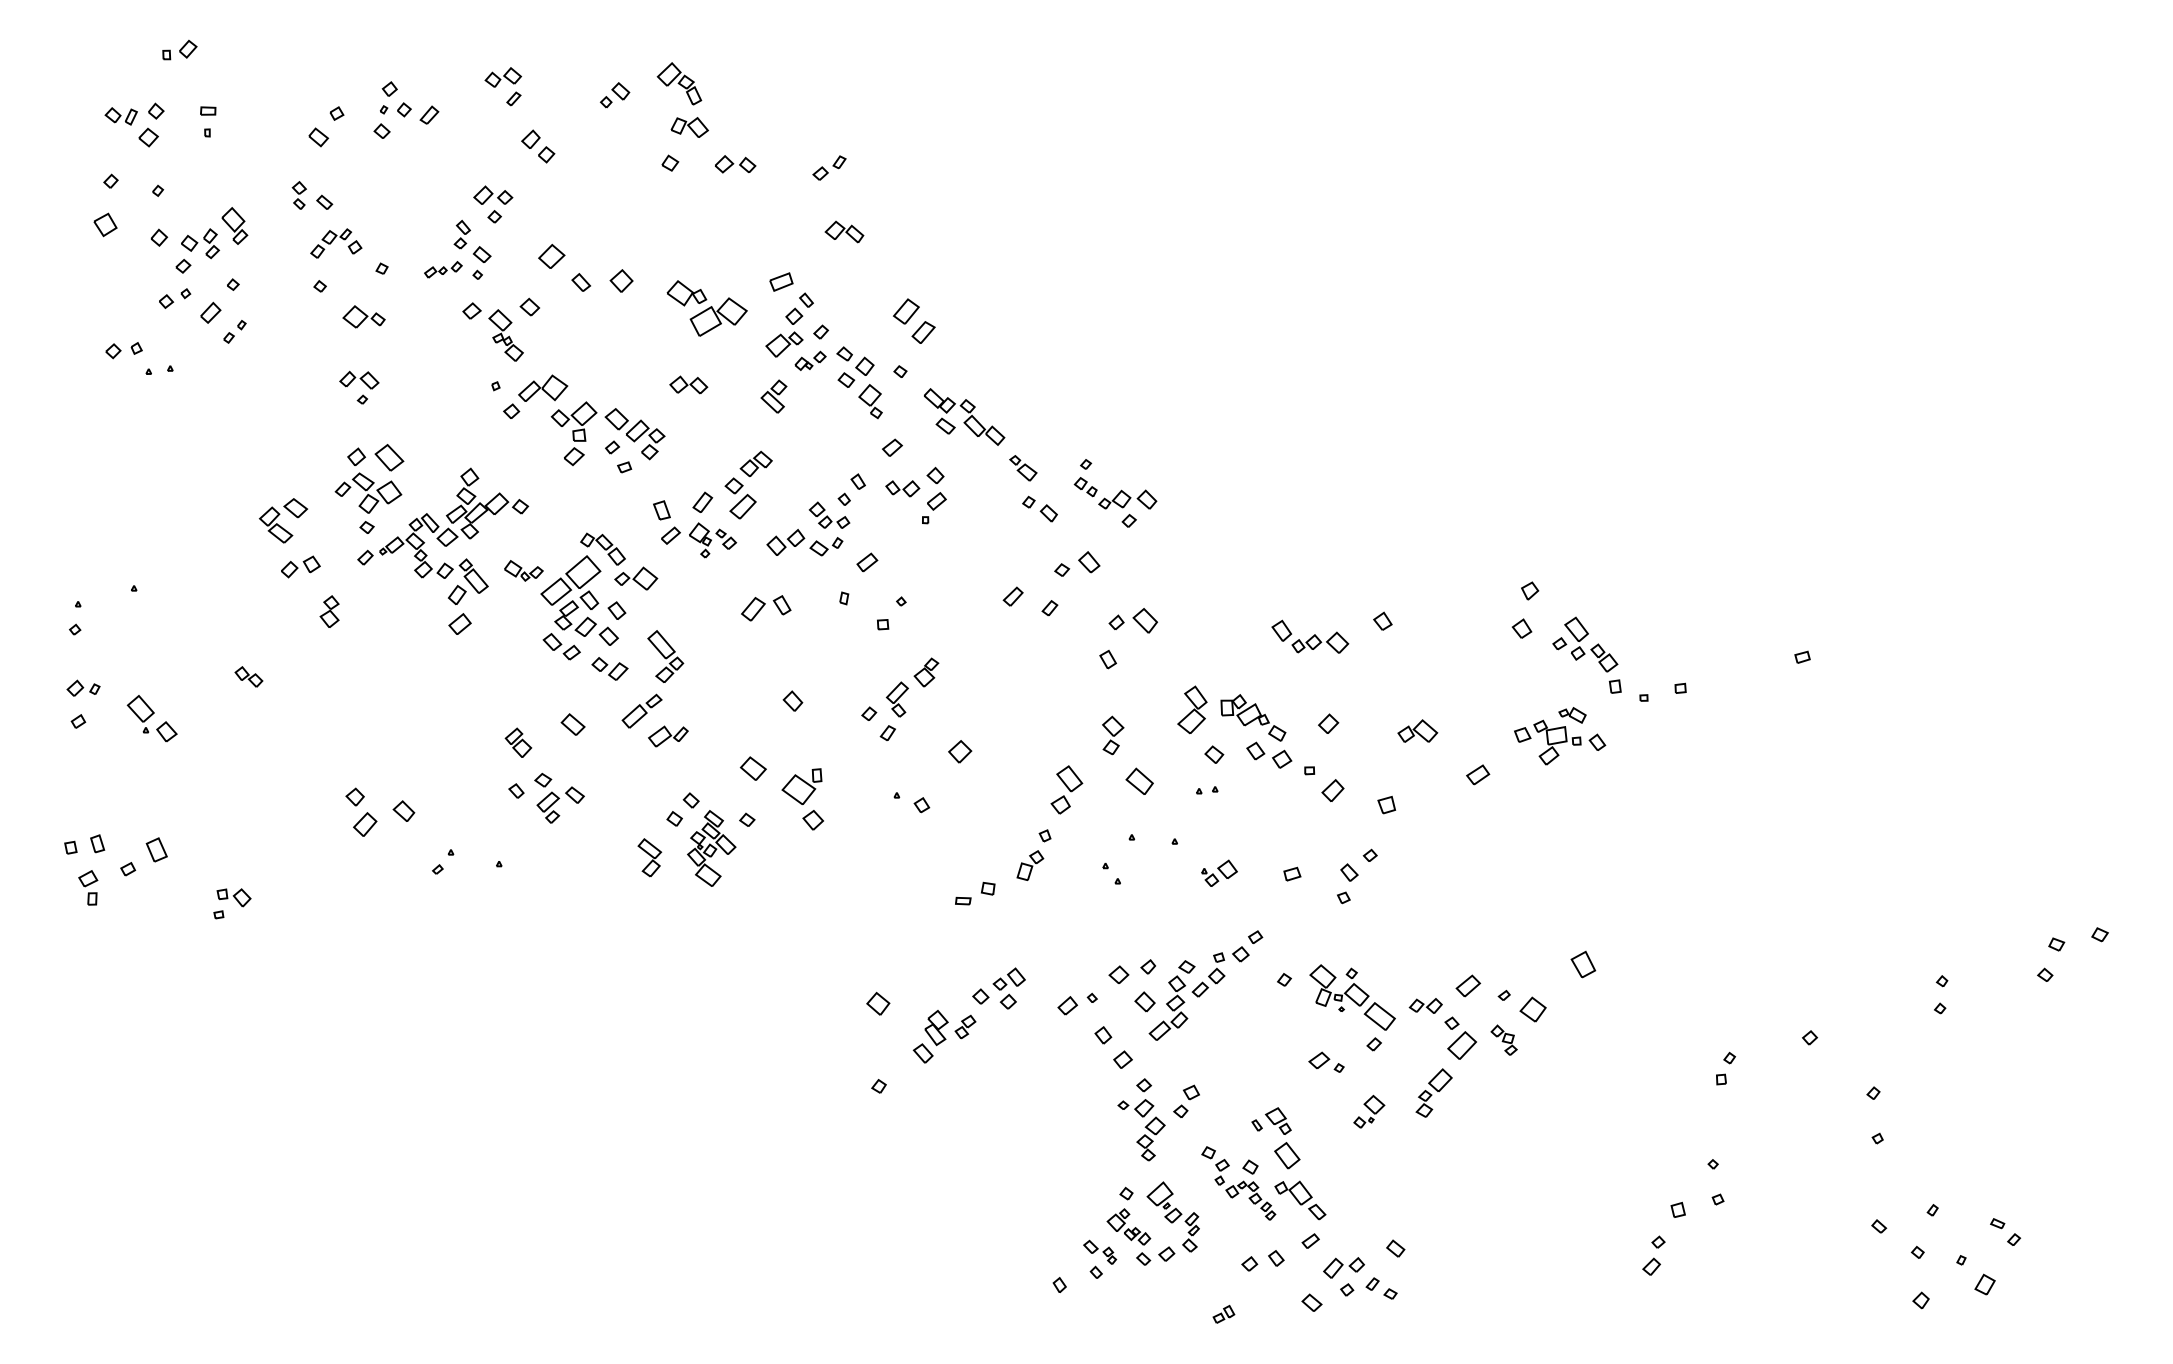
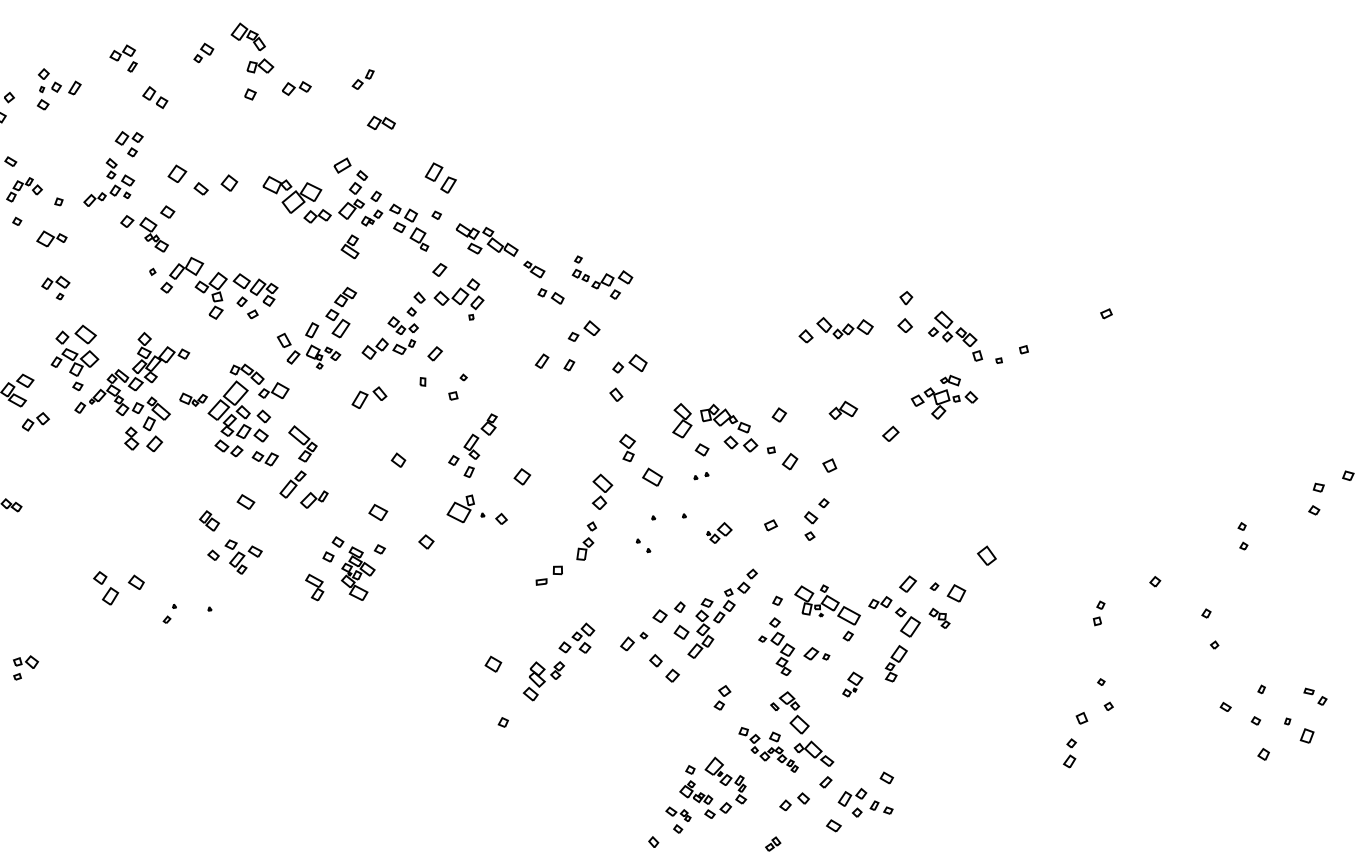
part: (443, 269) -> (102, 195), size x1.43
part: (688, 384) -> (317, 215), moved
part: (902, 488) -> (451, 297), size x1.43
part: (329, 611) -> (130, 438), moved
part: (1310, 636) -> (845, 325), moved
part: (801, 786) -> (460, 509), moved
part: (1141, 1119) -> (777, 647), moved

